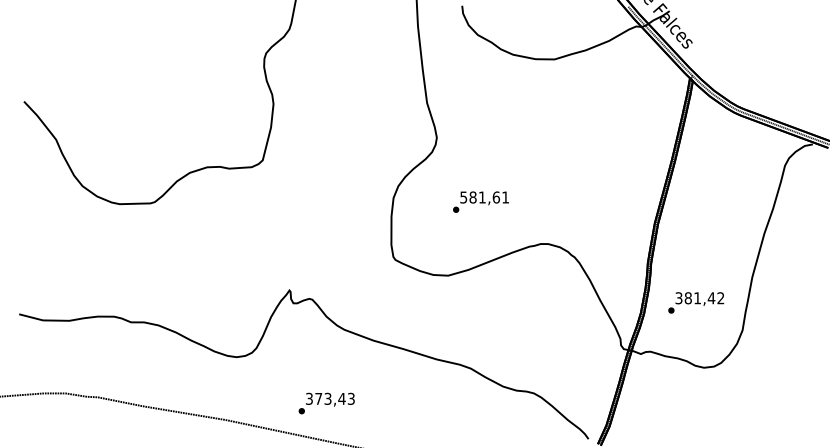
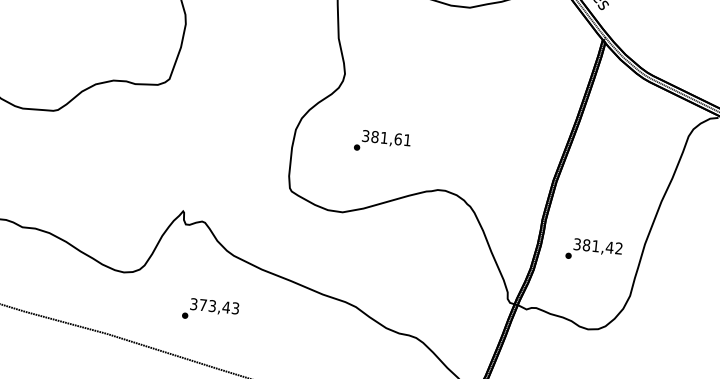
text: (463, 196) -> (365, 135), 581,61 -> 381,61
text: (696, 302) -> (594, 250), moved
text: (326, 403) -> (210, 310), moved

